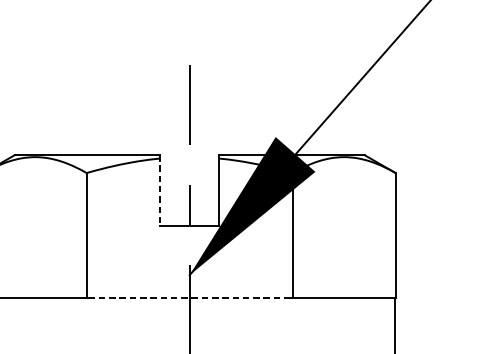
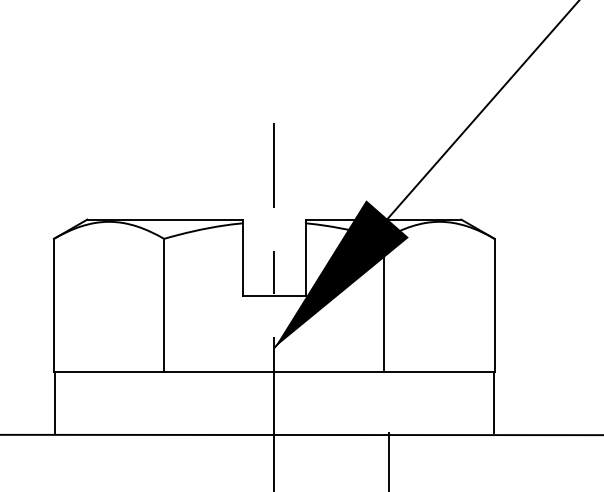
line: (159, 191) -> (242, 258), dashed -> solid
line: (189, 298) -> (274, 372), dashed -> solid

